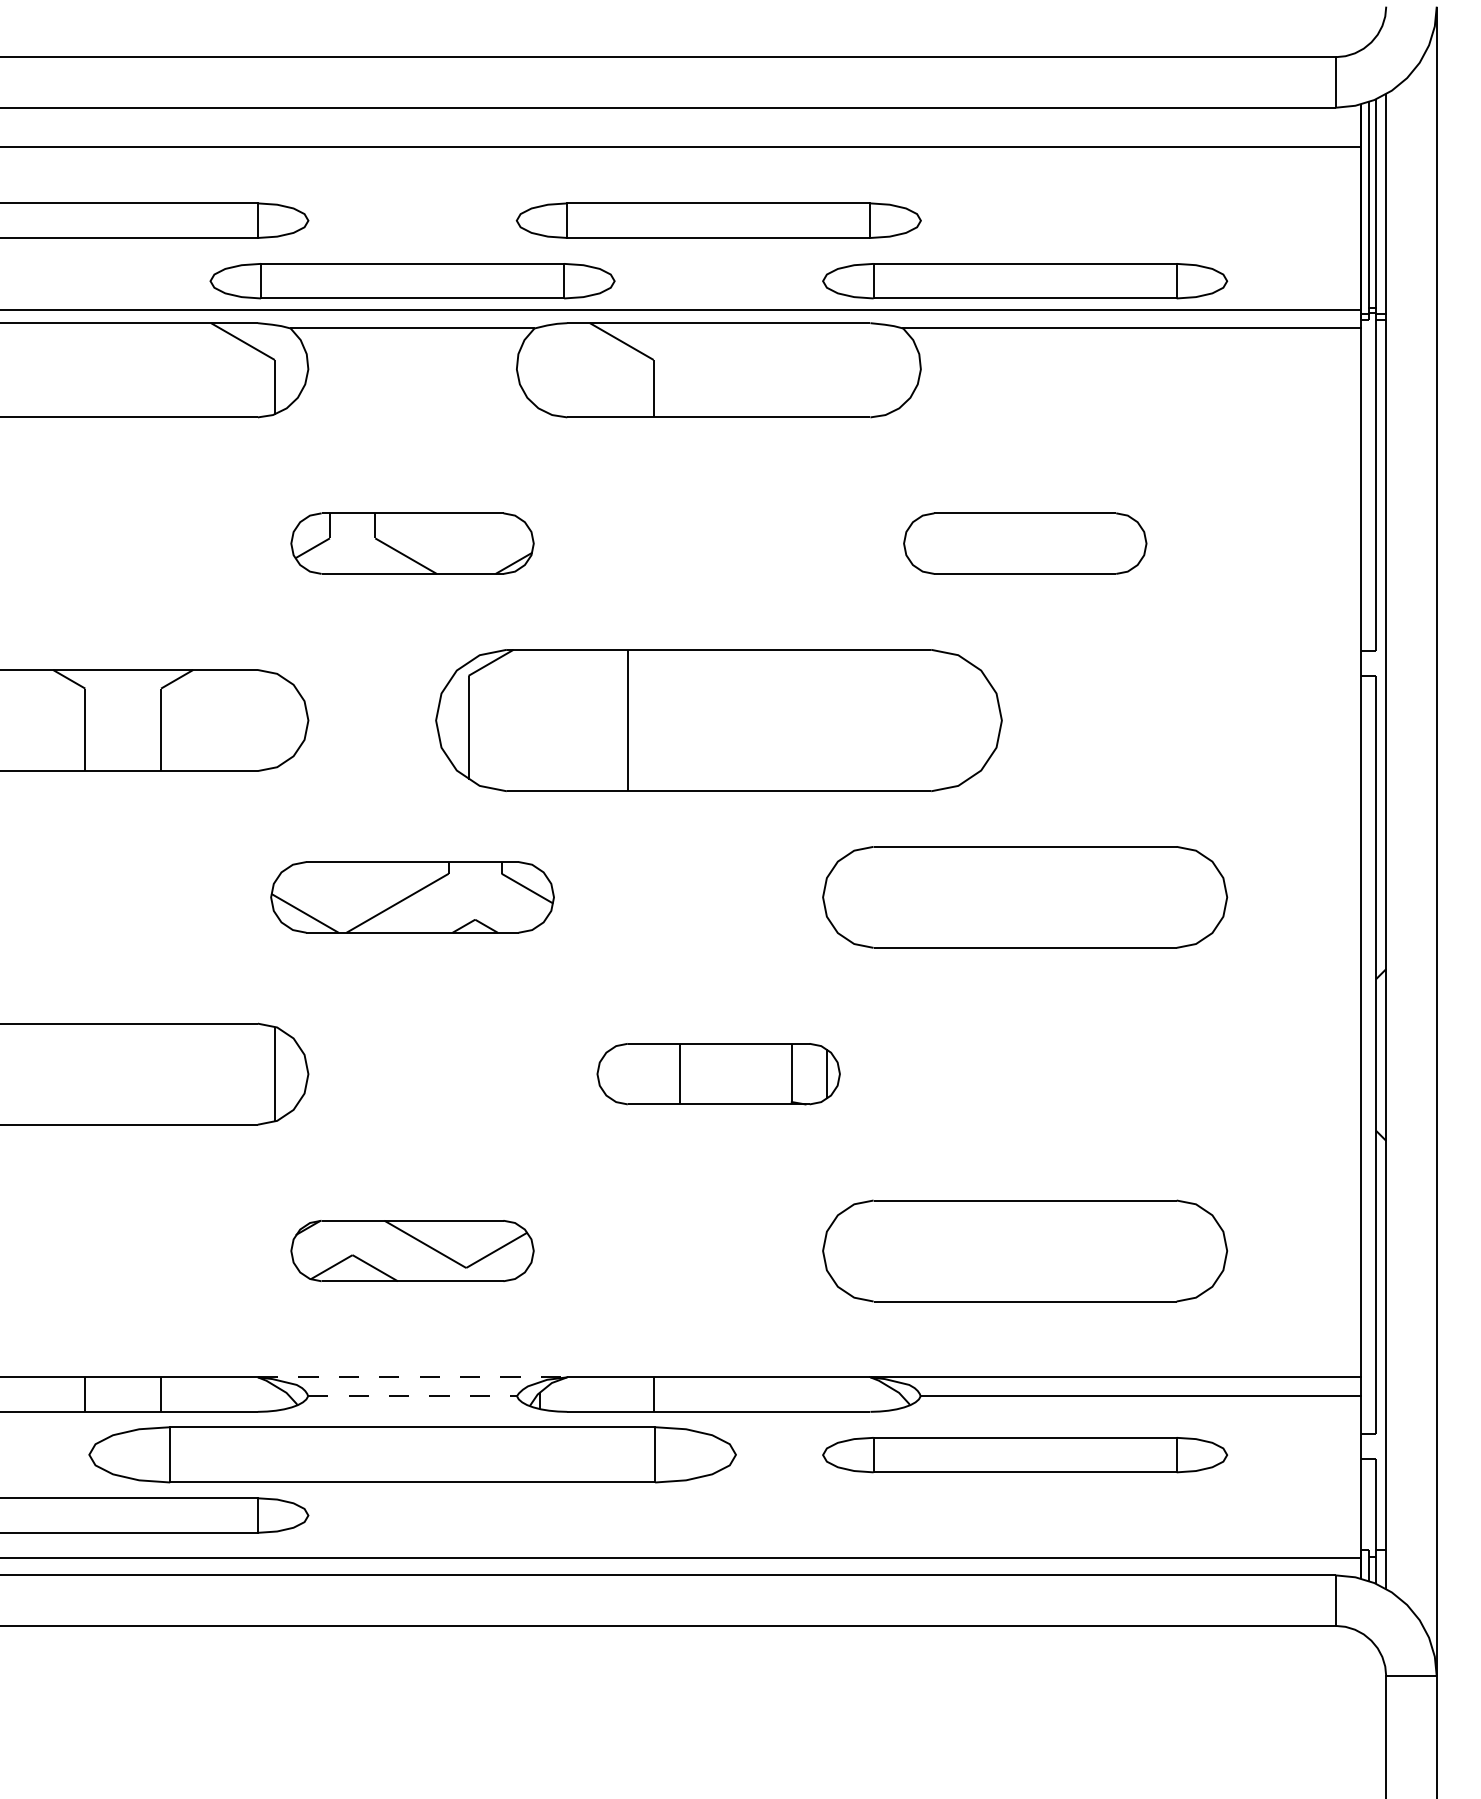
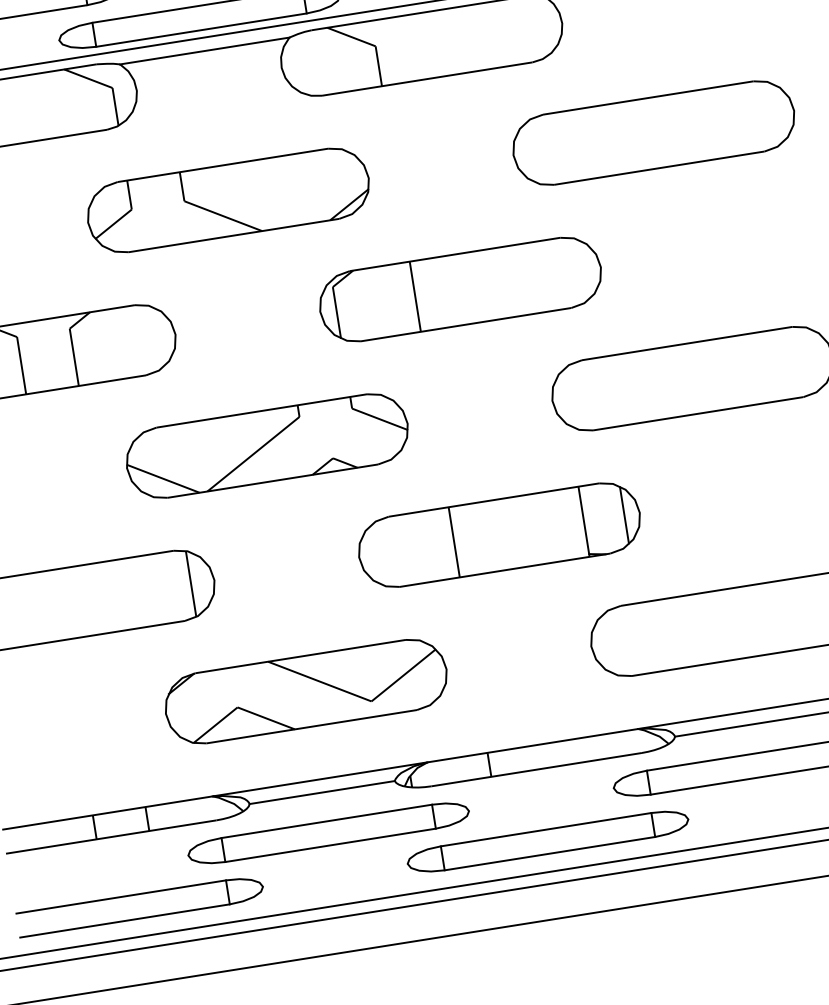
part: (412, 543) -> (228, 200), size x1.67
part: (1025, 543) -> (654, 132), size x1.67
part: (718, 720) -> (460, 289), size x0.71
part: (412, 897) -> (267, 446), size x1.43
part: (718, 1073) -> (499, 534), size x1.67
part: (412, 1250) -> (306, 691), size x1.67
line: (412, 1377) -> (320, 779), dashed -> solid
line: (413, 1396) -> (322, 792), dashed -> solid
part: (412, 1455) -> (328, 833), size x0.62
part: (718, 1515) -> (547, 841), added

